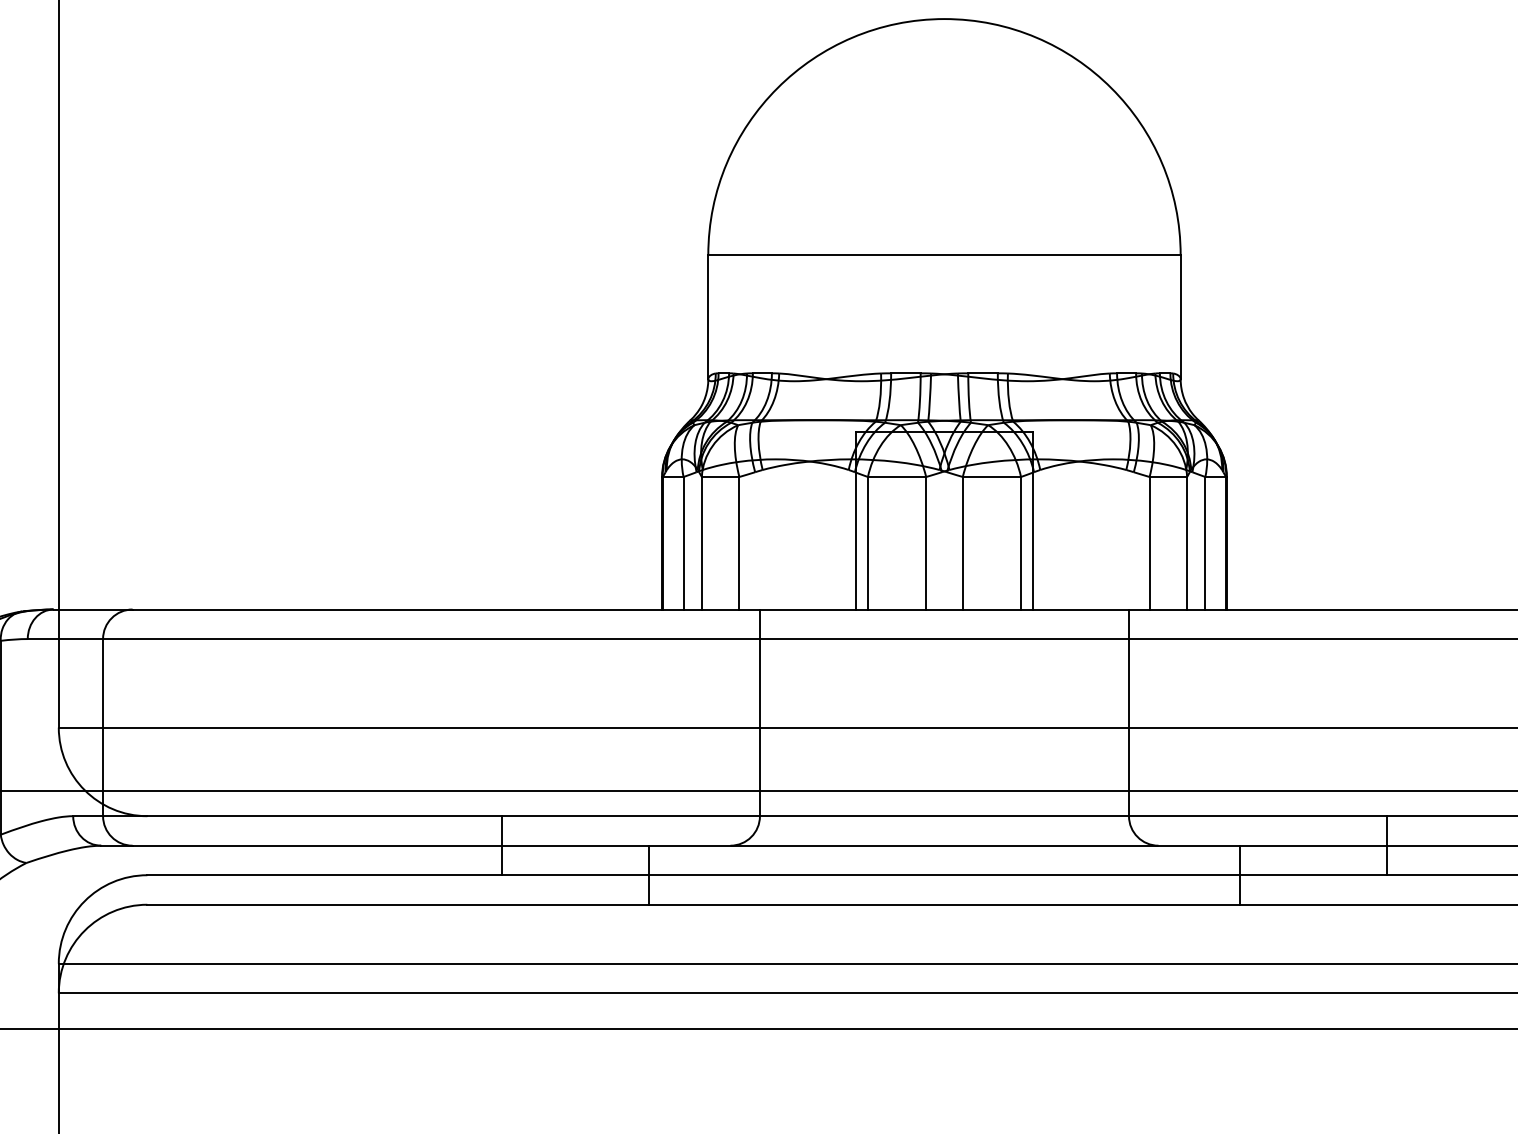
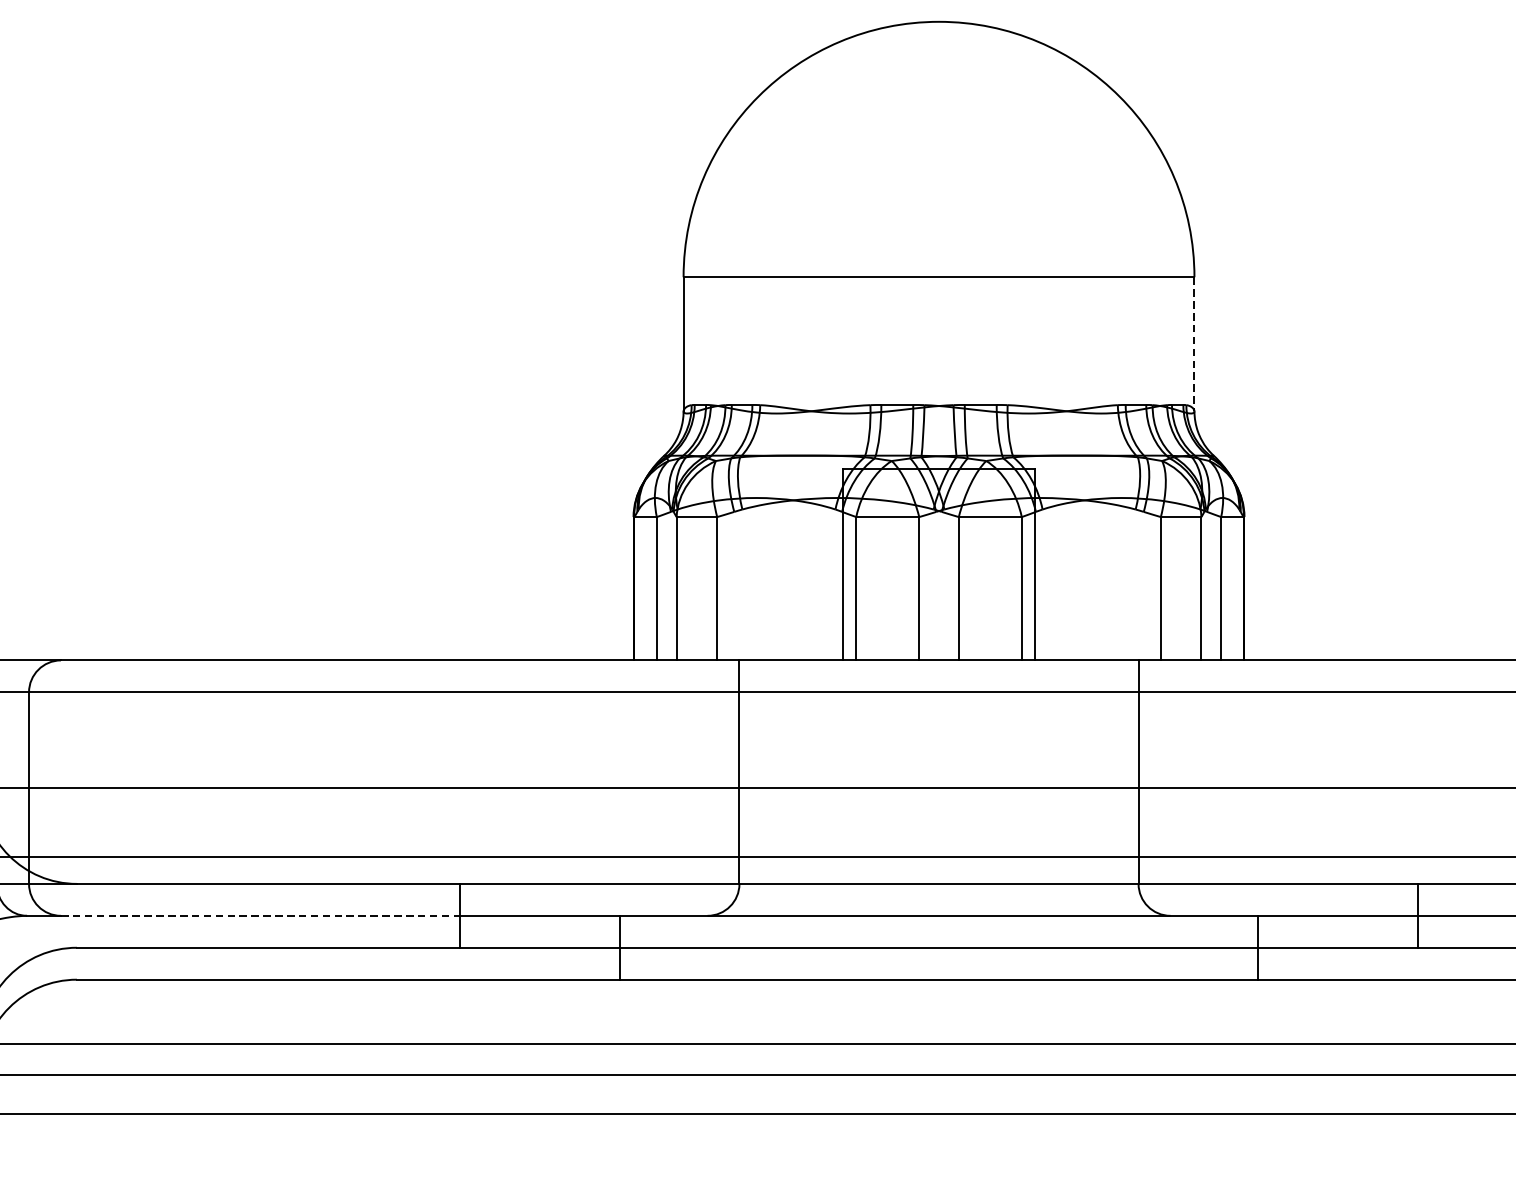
line: (1180, 317) -> (1194, 344), solid -> dashed
line: (317, 845) -> (260, 915), solid -> dashed

